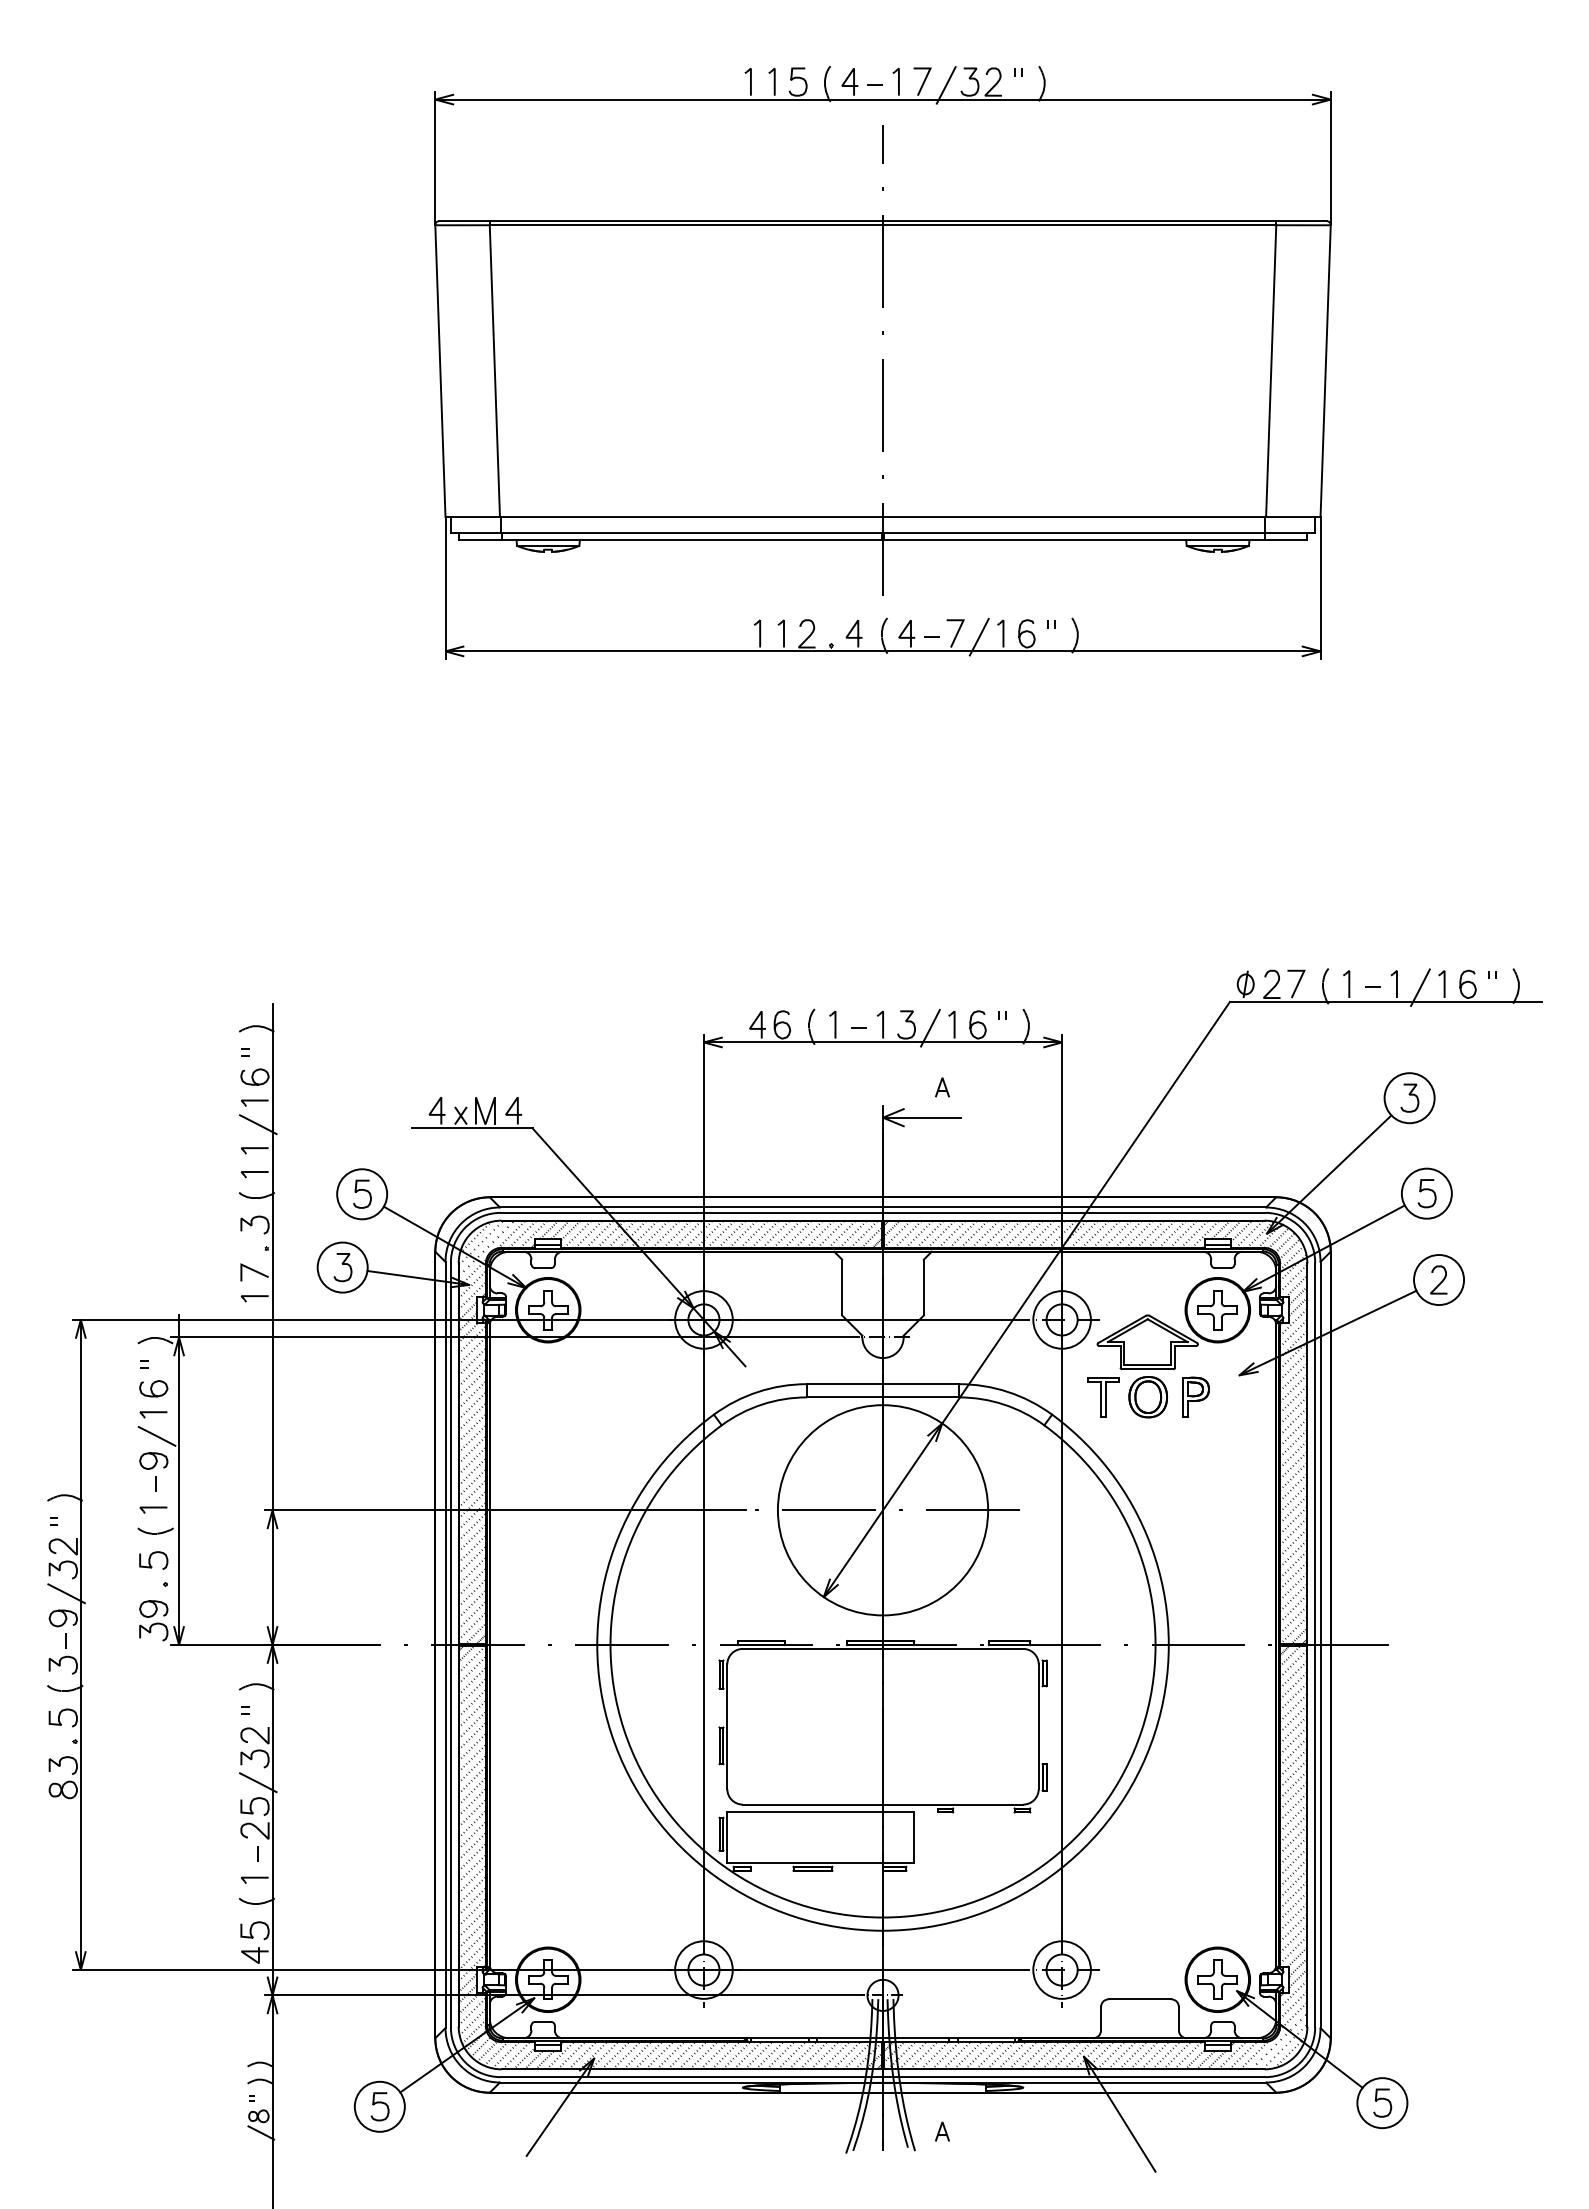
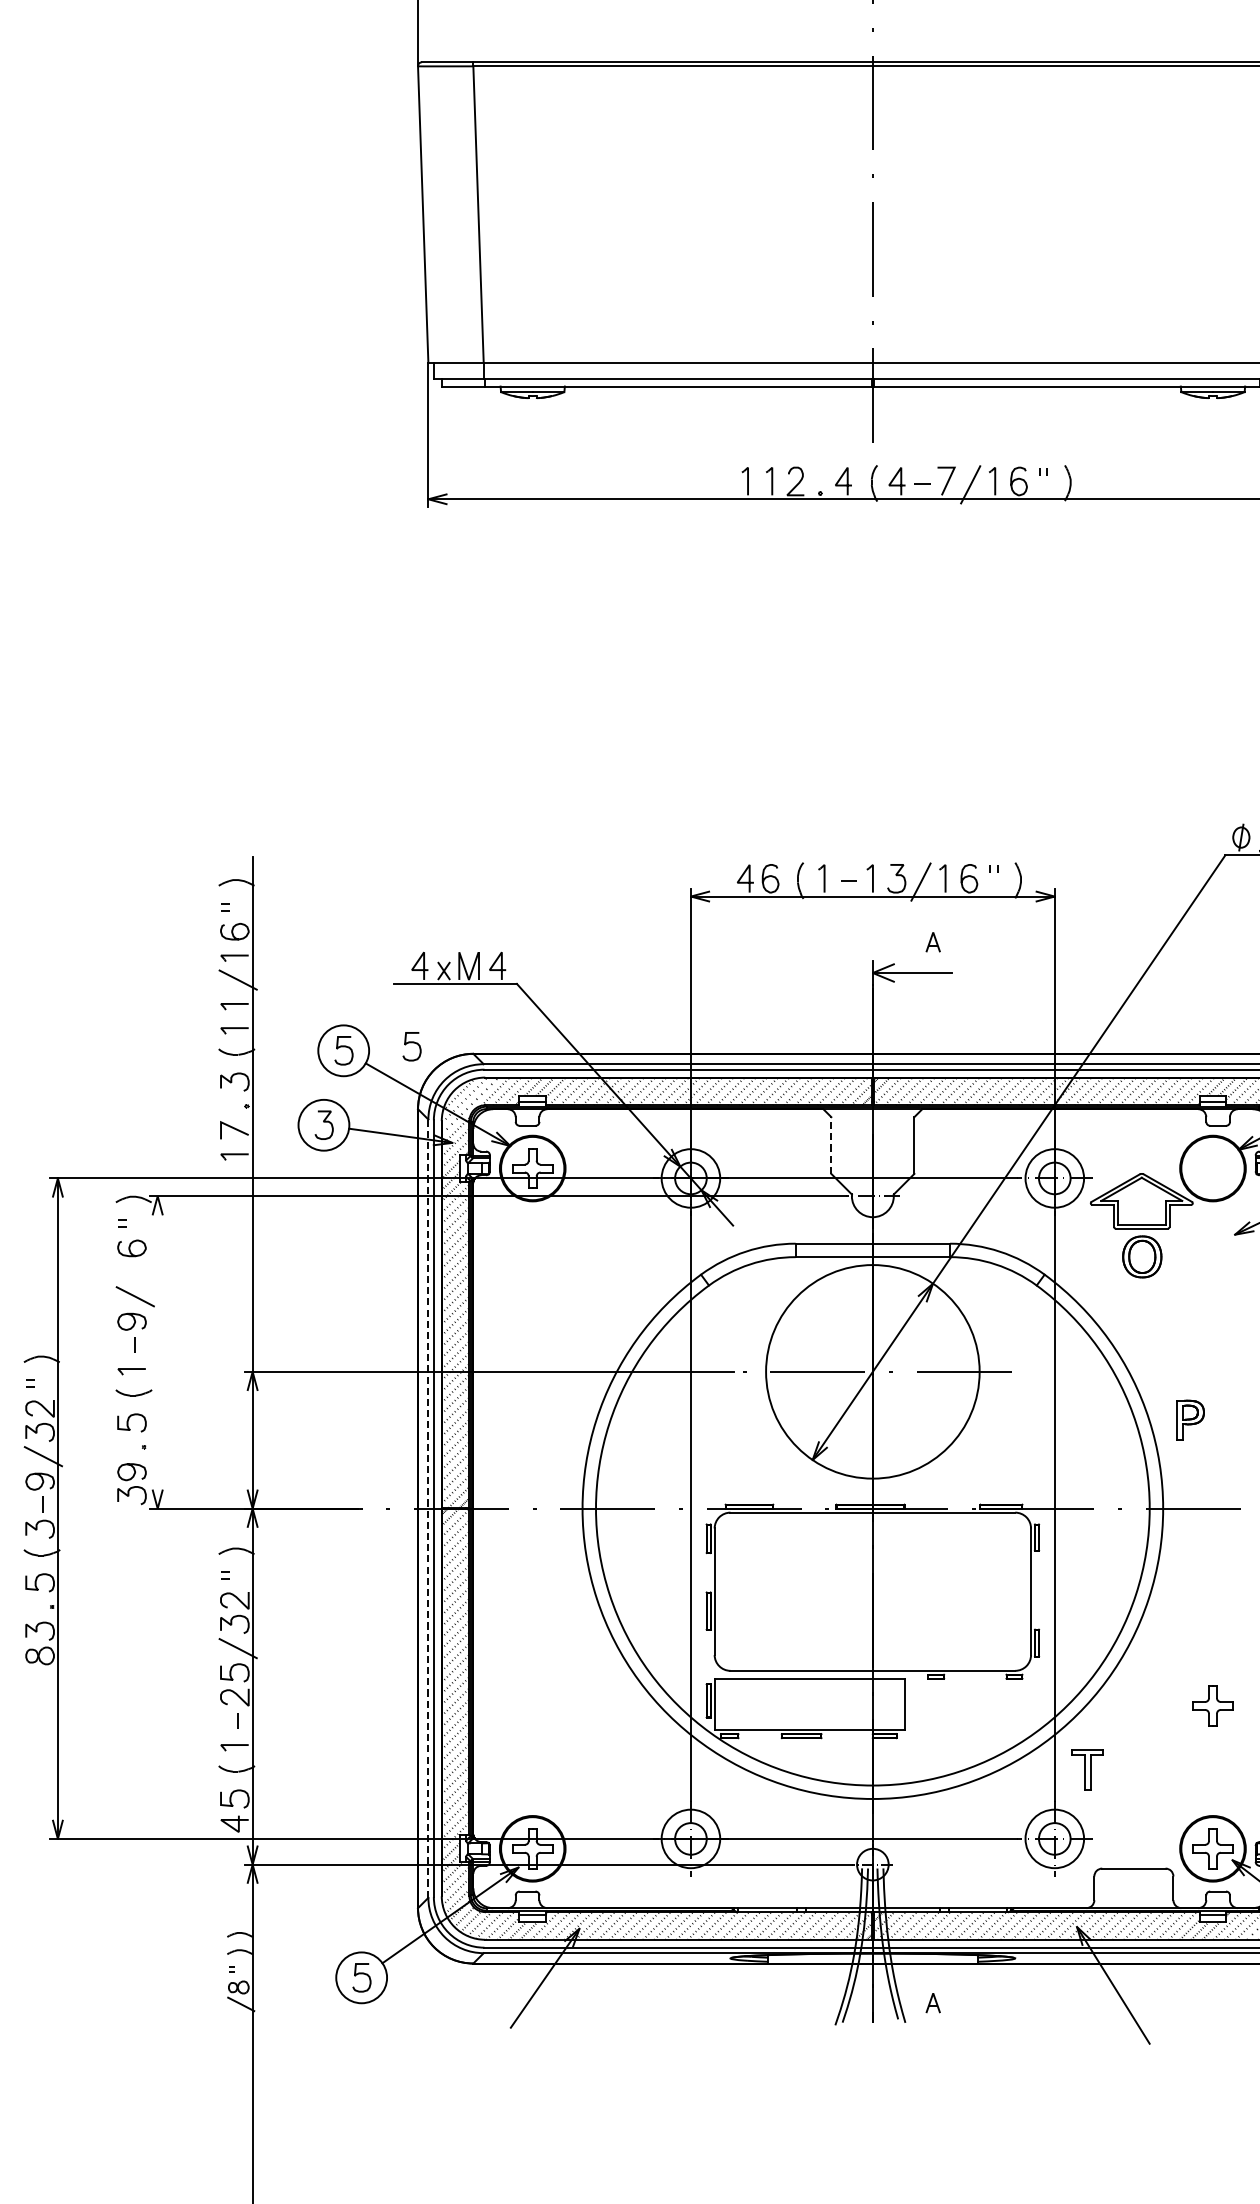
curve: (431, 1187) -> (414, 1043), added
line: (842, 1287) -> (831, 1145), solid -> dashed
part: (1217, 1310) -> (1212, 1706), moved
part: (1195, 1396) -> (1190, 1419), moved
part: (1103, 1397) -> (1087, 1770), moved
part: (153, 1414) -> (131, 1274), removed
line: (179, 1480) -> (158, 1341), removed
line: (445, 1645) -> (428, 1509), solid -> dashed

